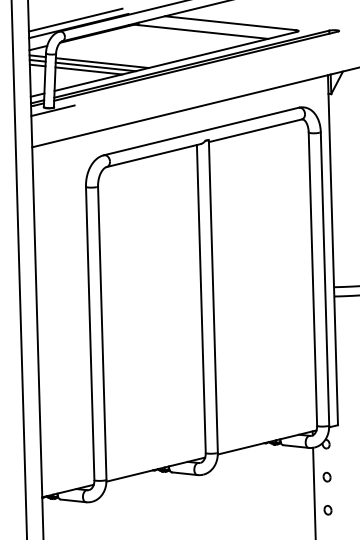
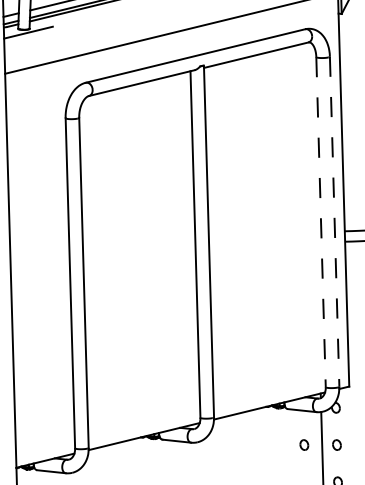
line: (324, 278) -> (334, 221), solid -> dashed
line: (312, 279) -> (320, 222), solid -> dashed
part: (297, 476) -> (303, 444), added

